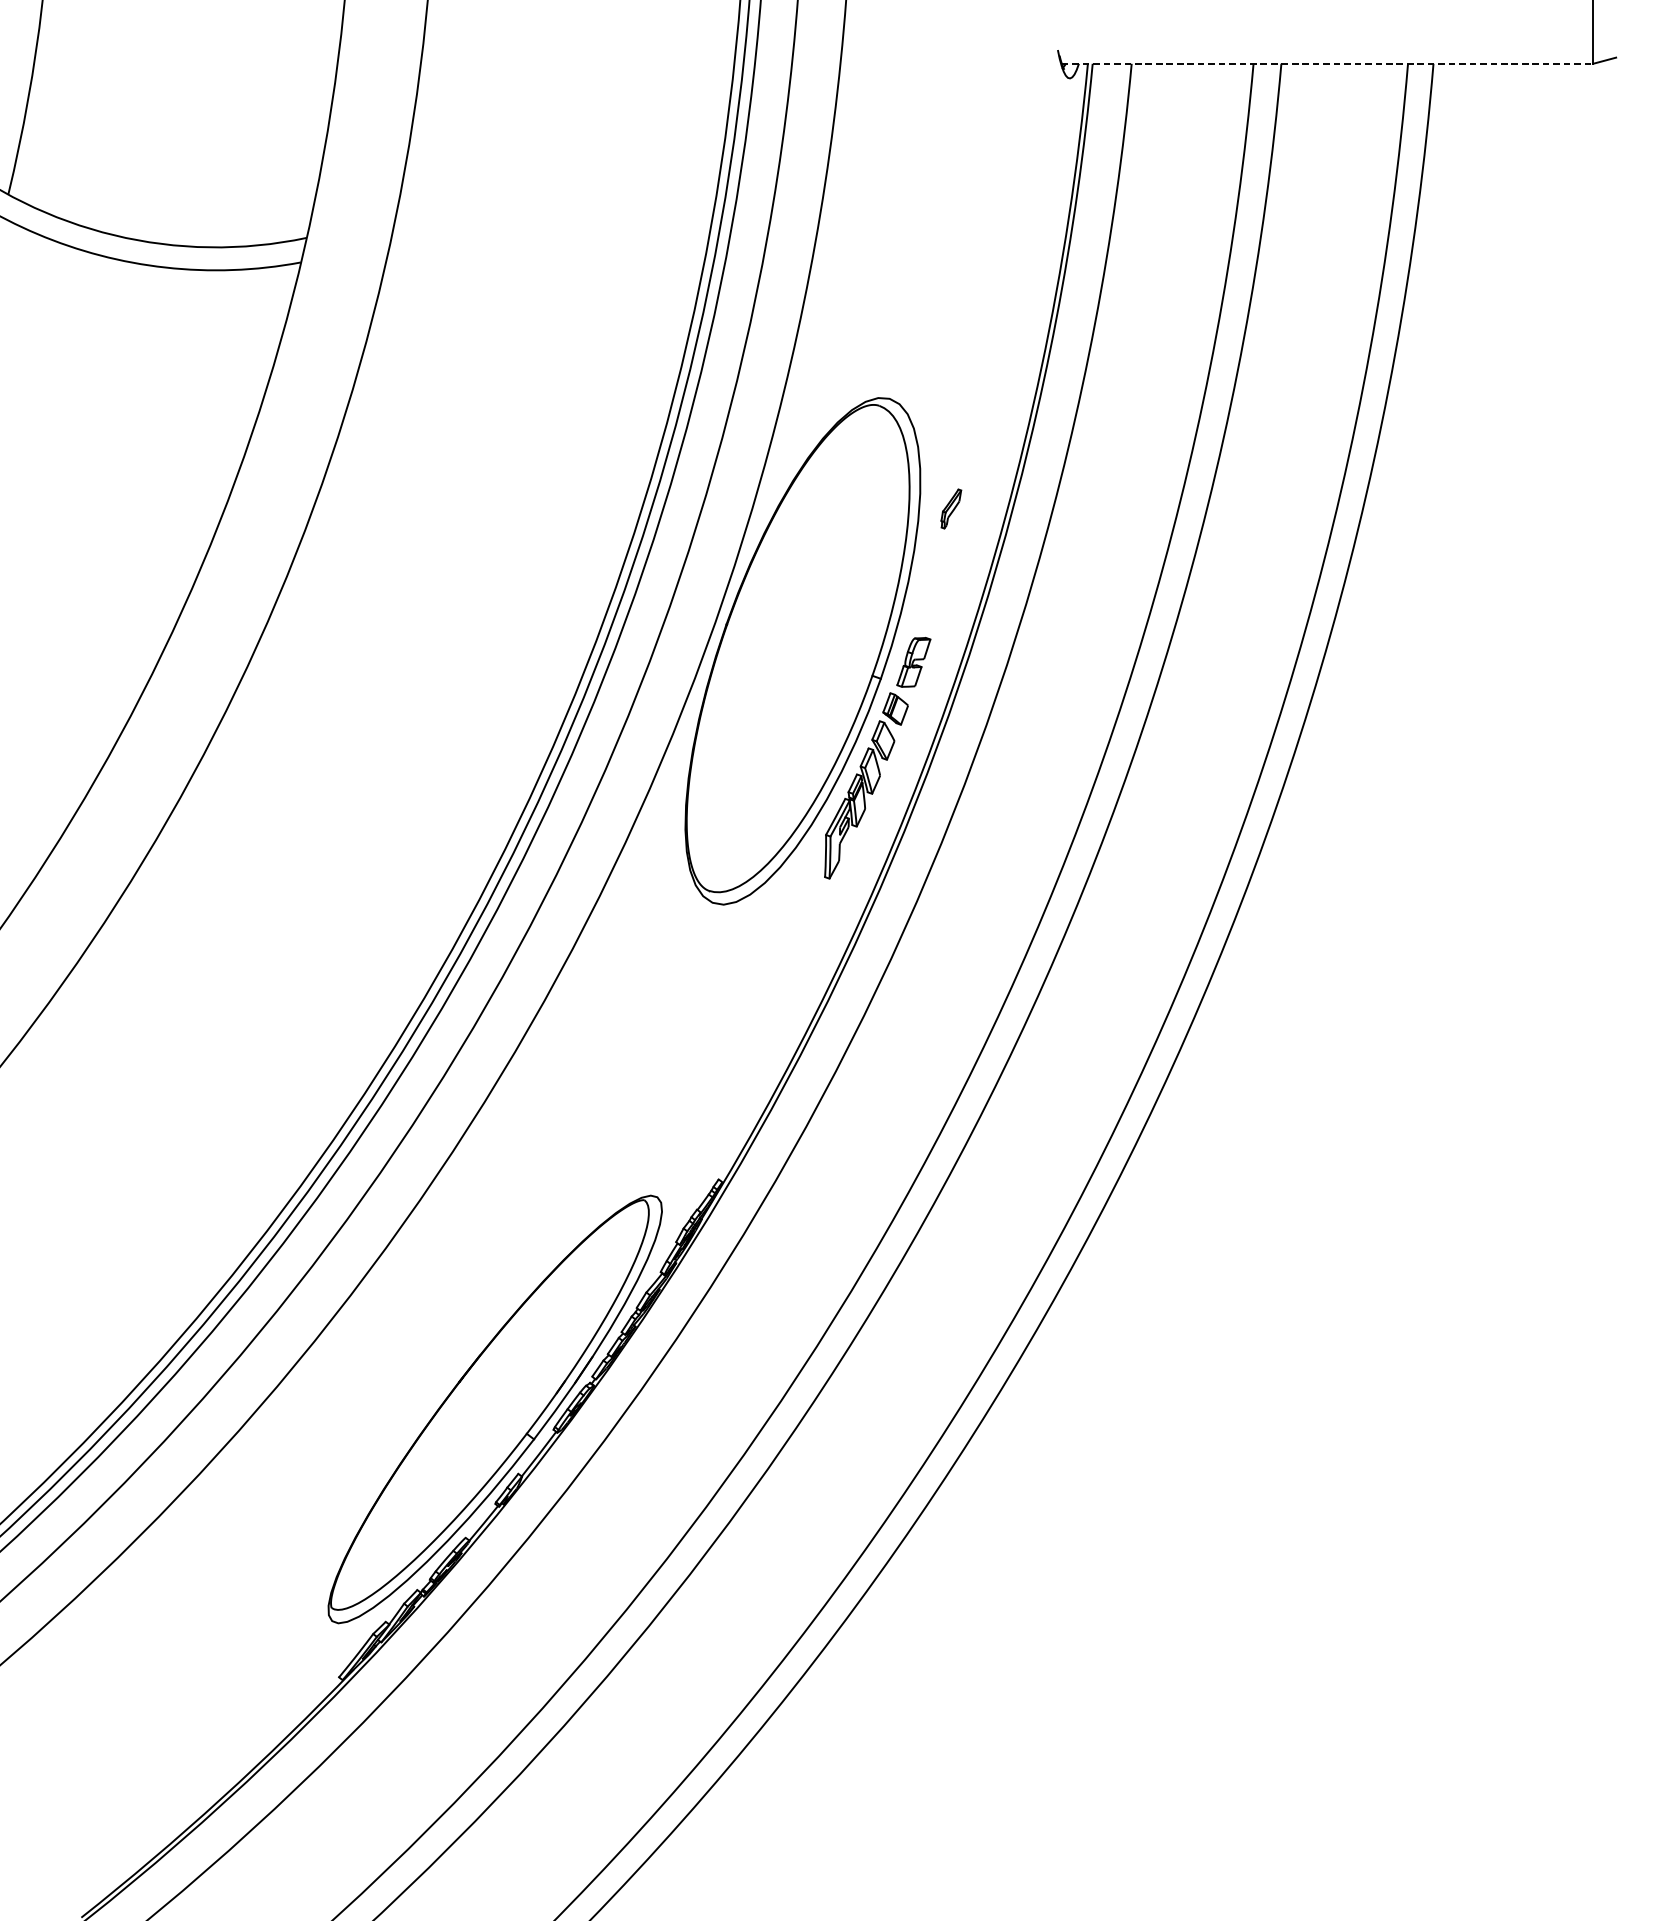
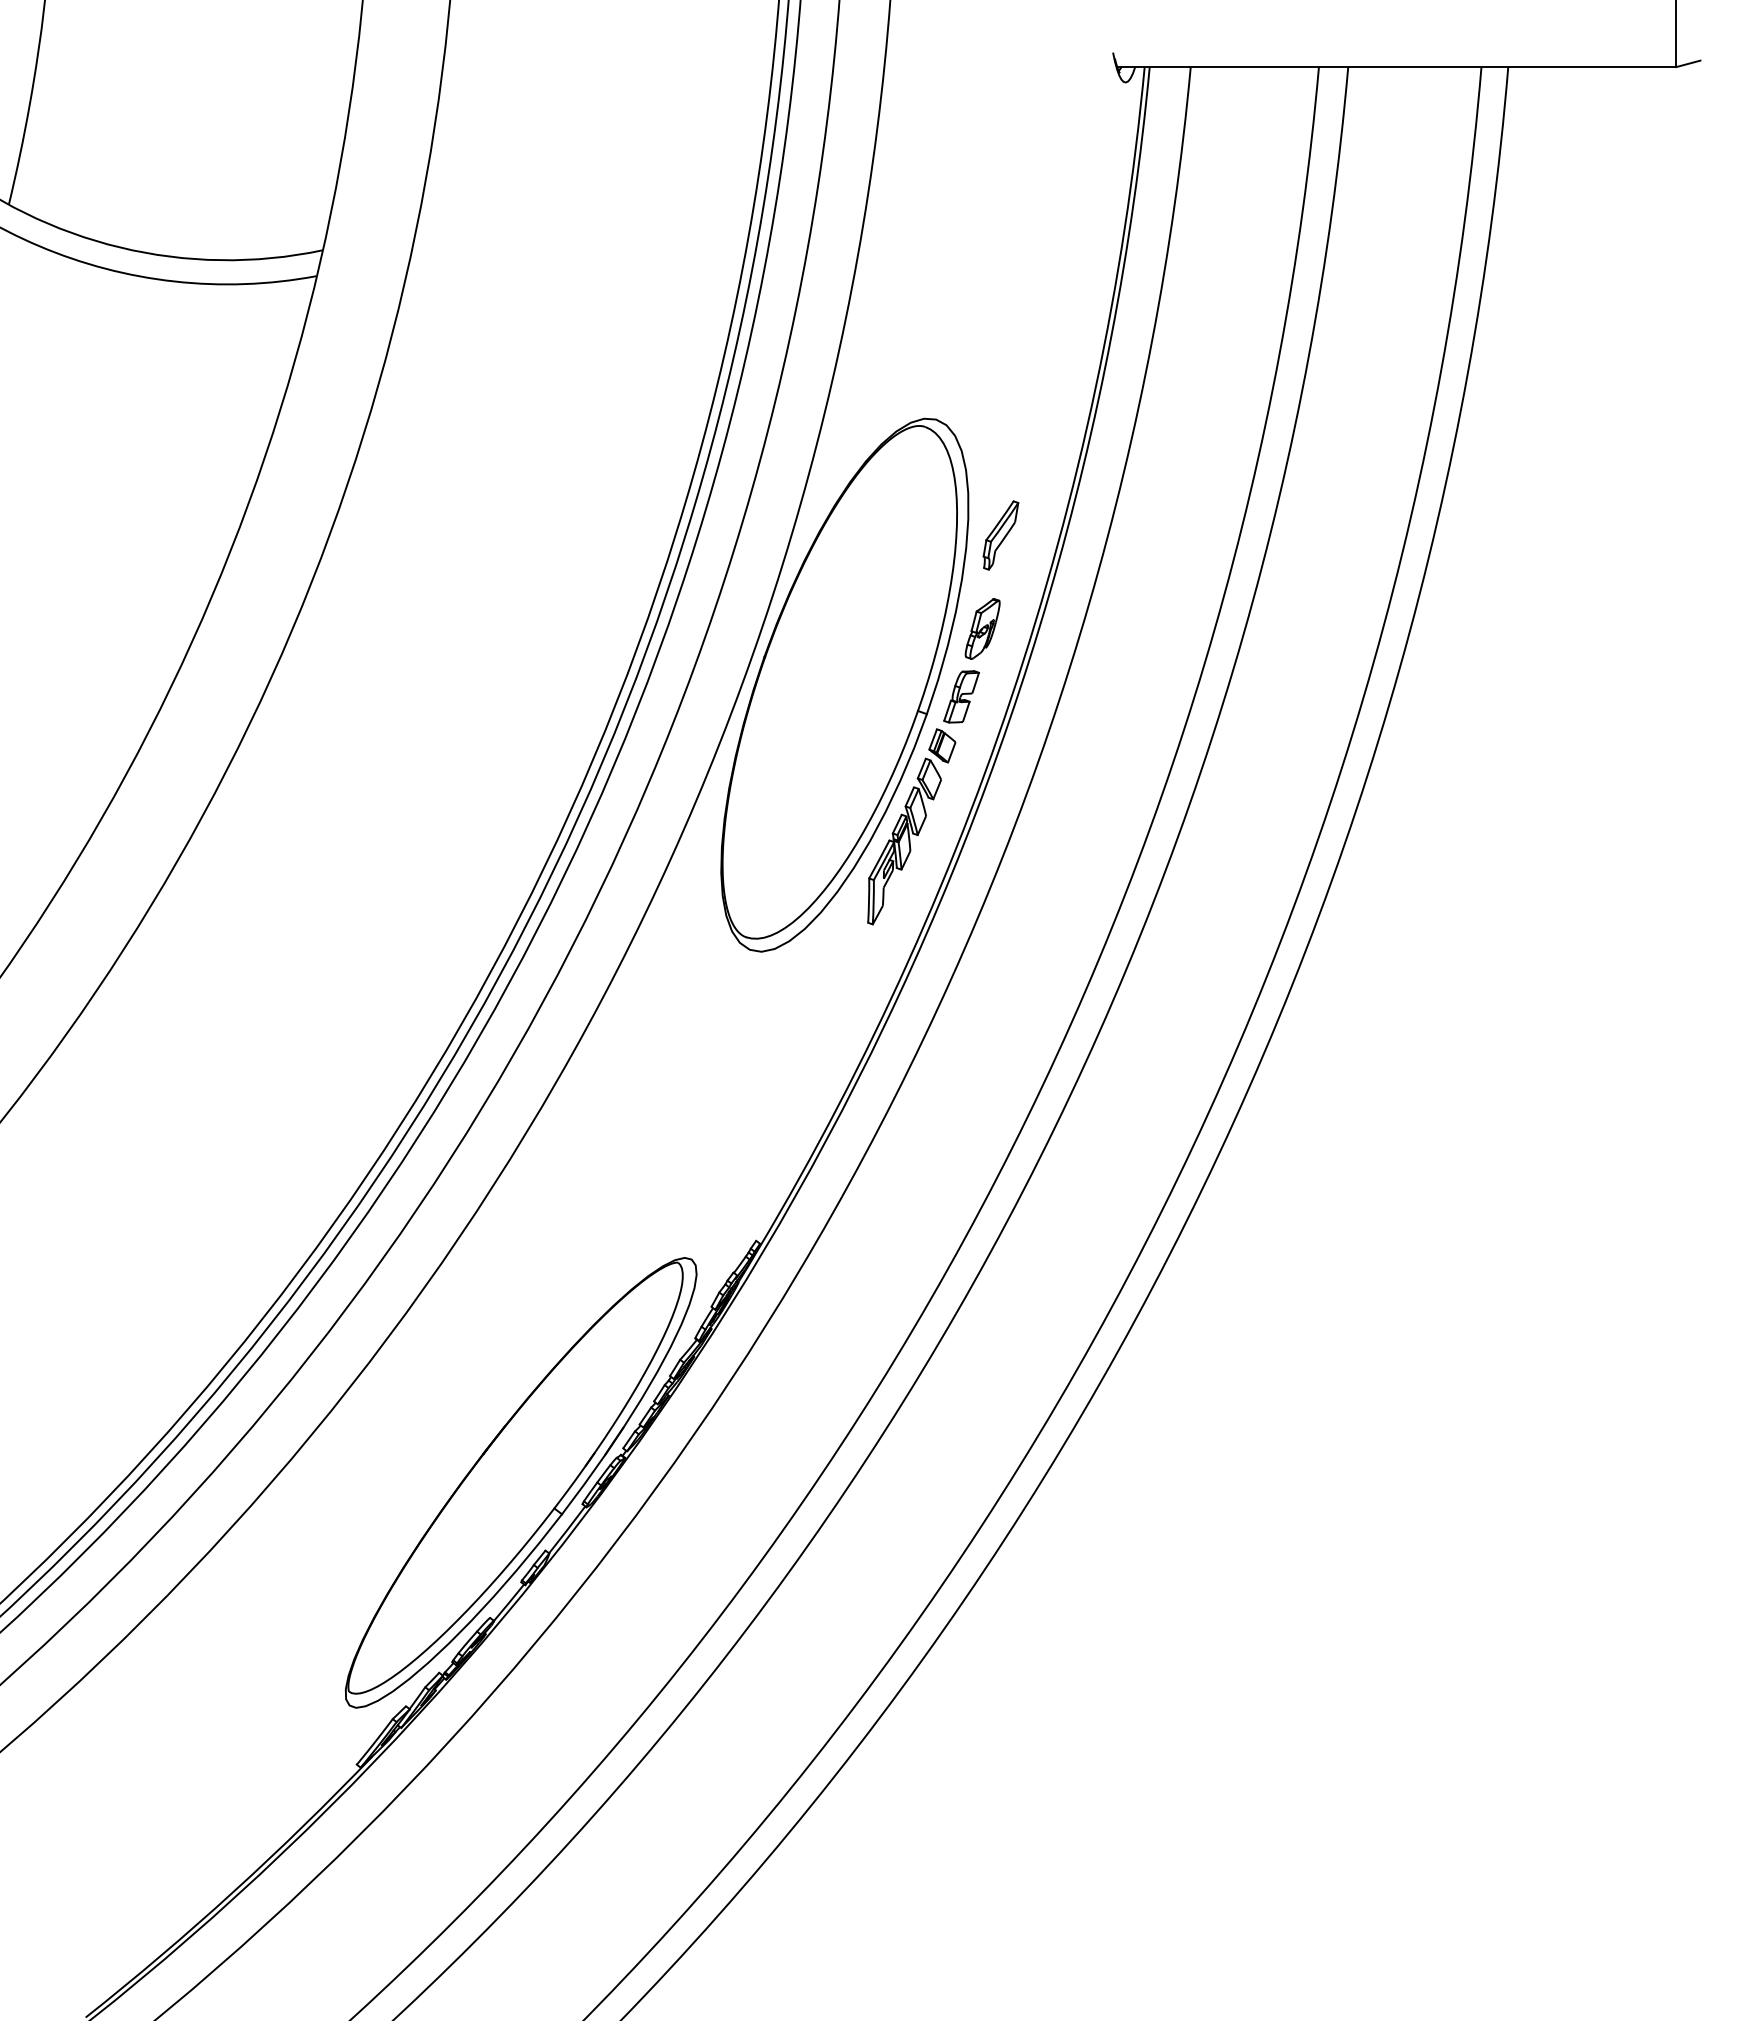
line: (1327, 64) -> (1396, 67), dashed -> solid
part: (950, 509) -> (1000, 535), size x1.67
part: (933, 597) -> (982, 628), added

